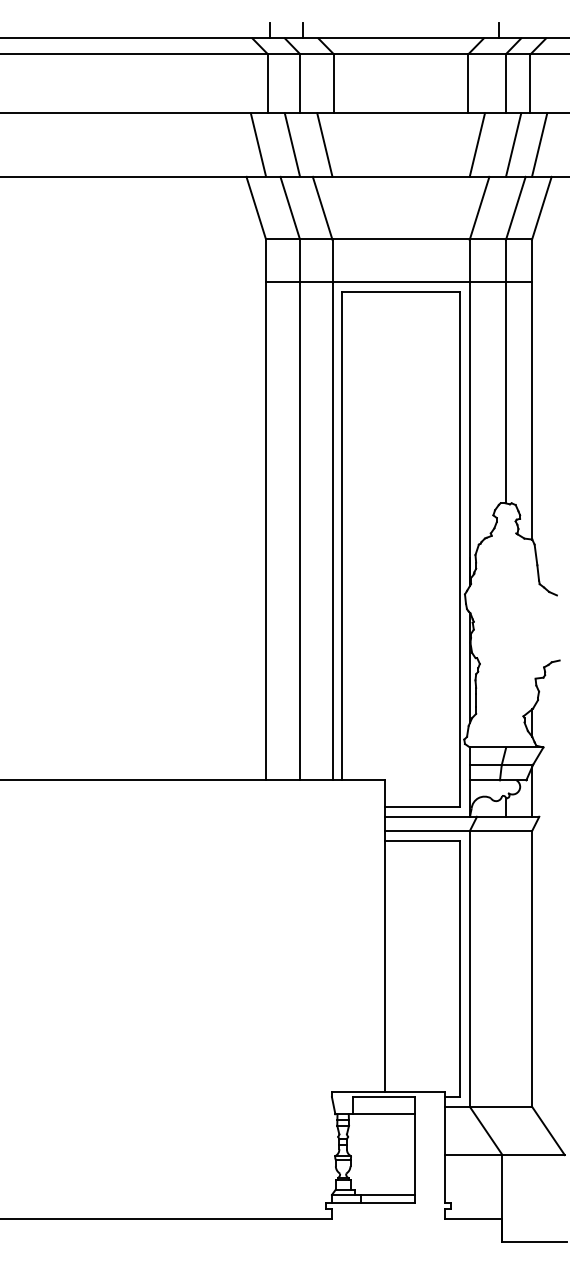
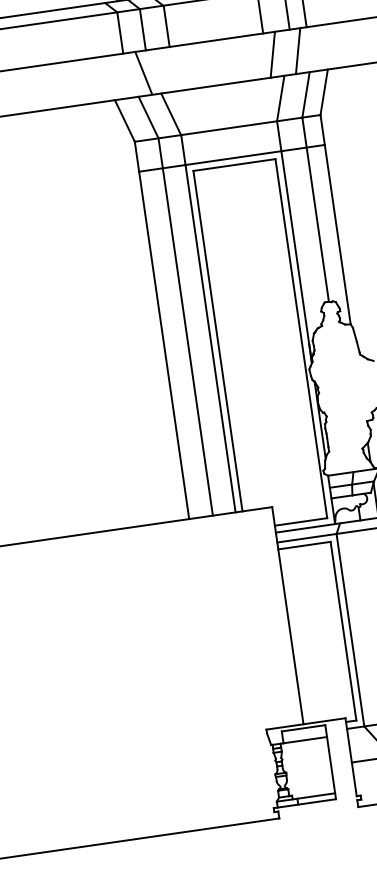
line: (257, 144) -> (119, 76), removed
line: (324, 144) -> (166, 69), removed
line: (539, 144) -> (316, 48), removed

